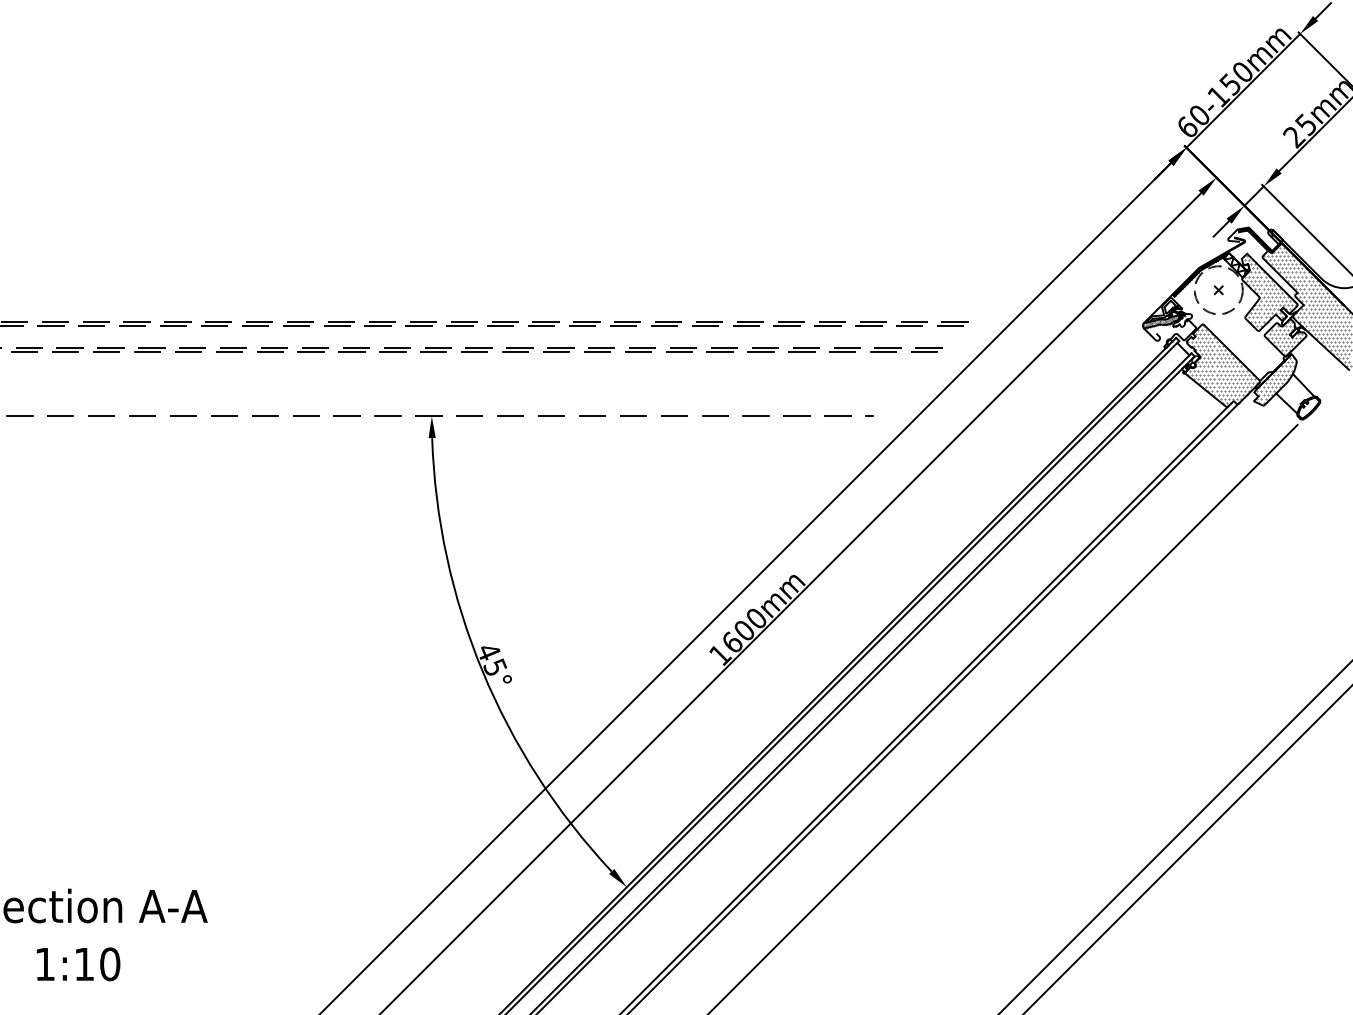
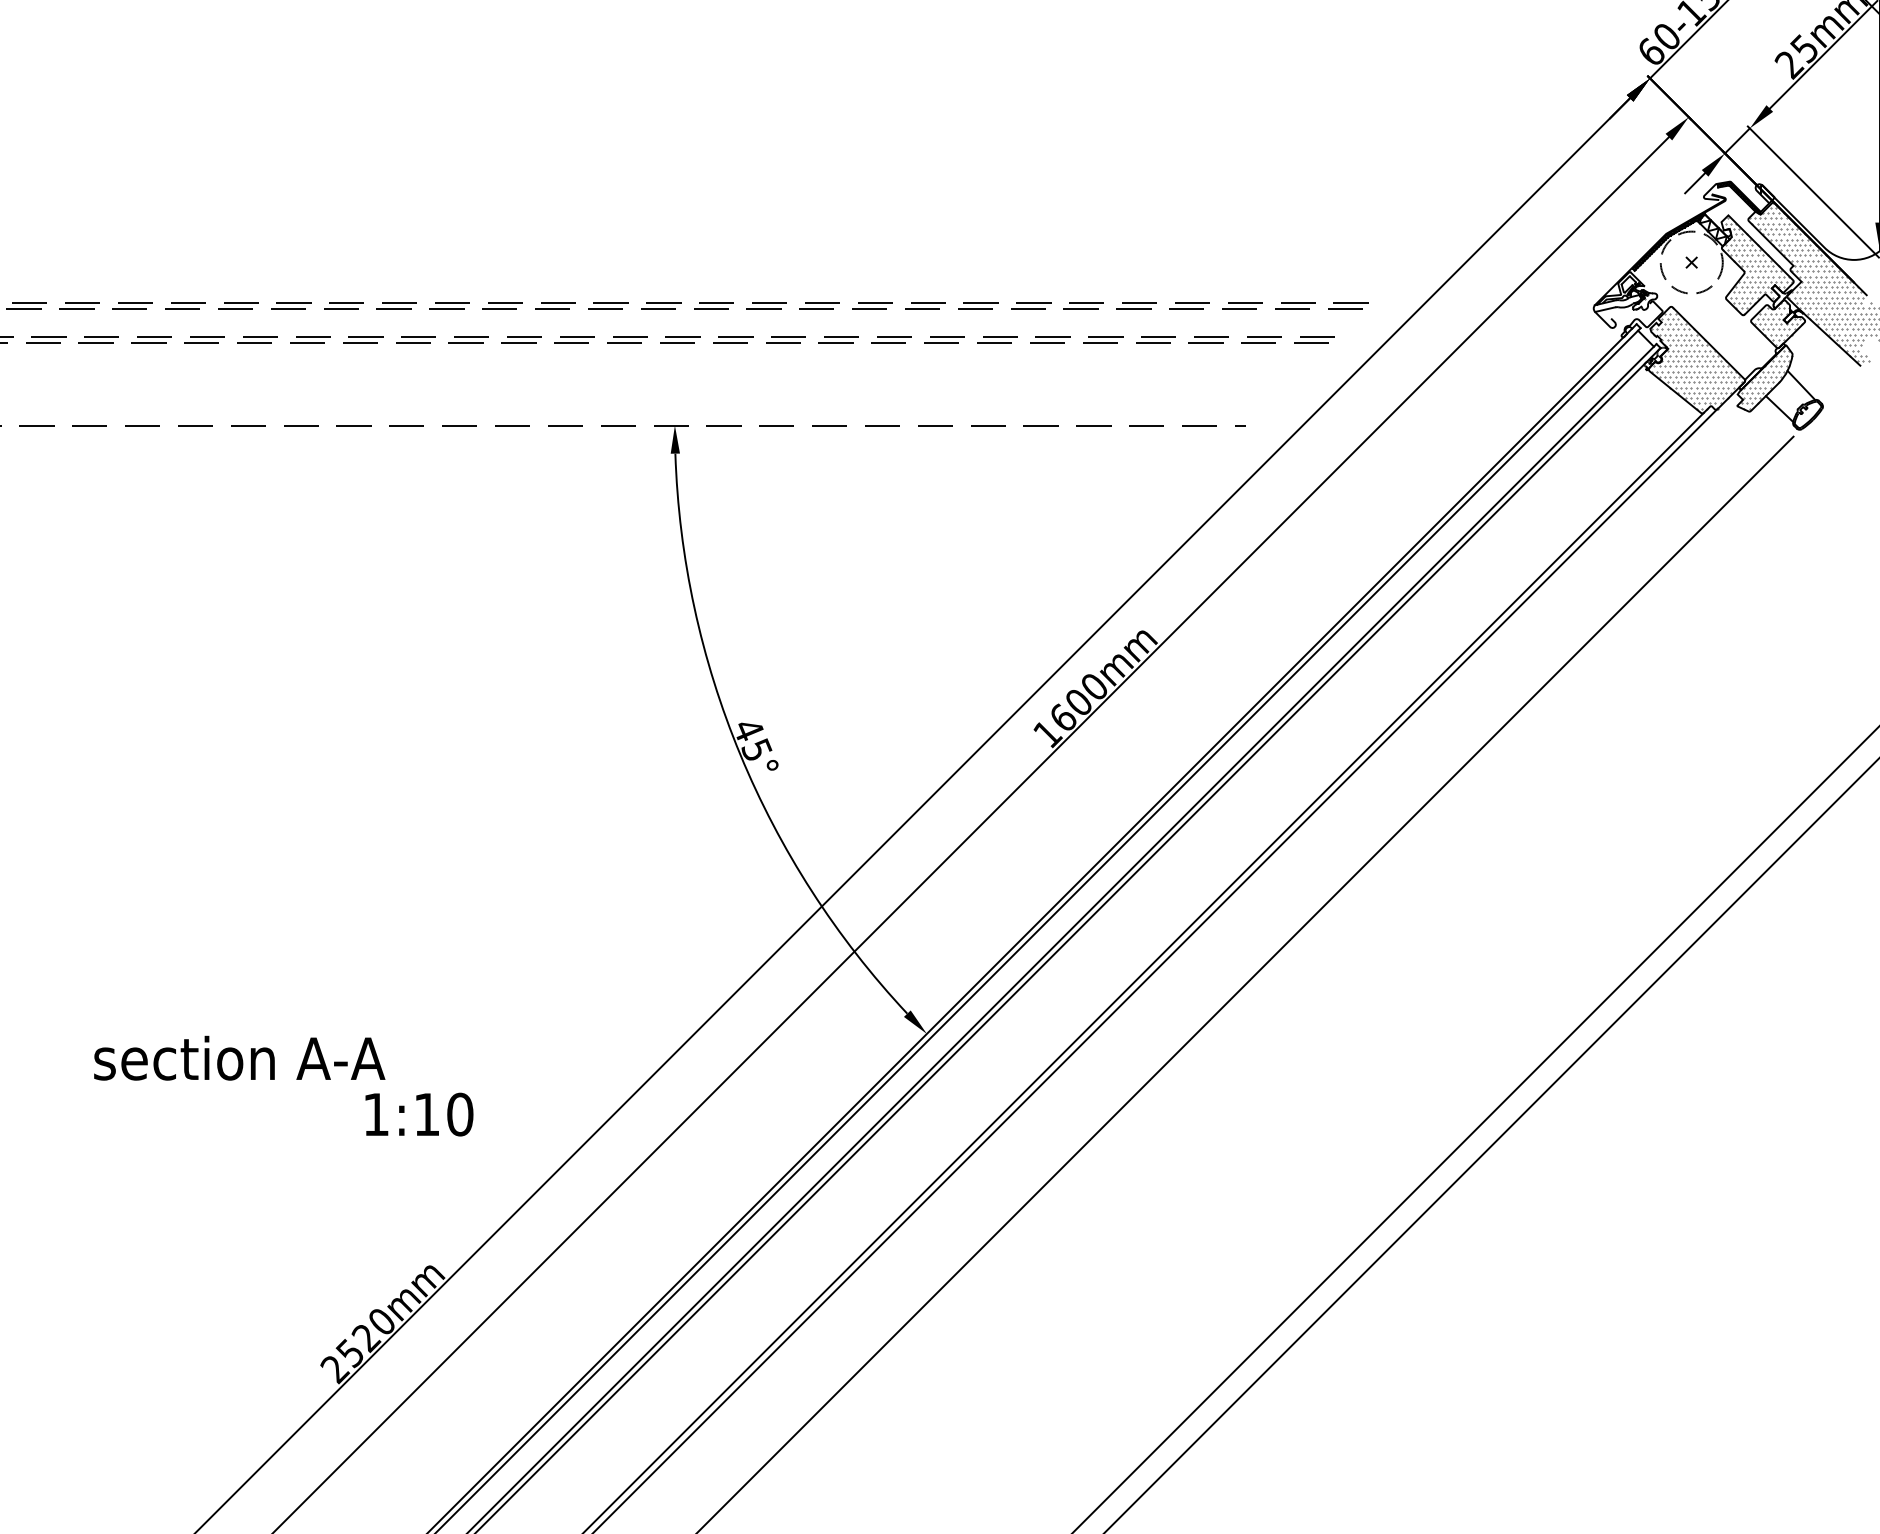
hatch: (1161, 321) -> (1617, 303), removed
text: (78, 964) -> (419, 1114), moved

